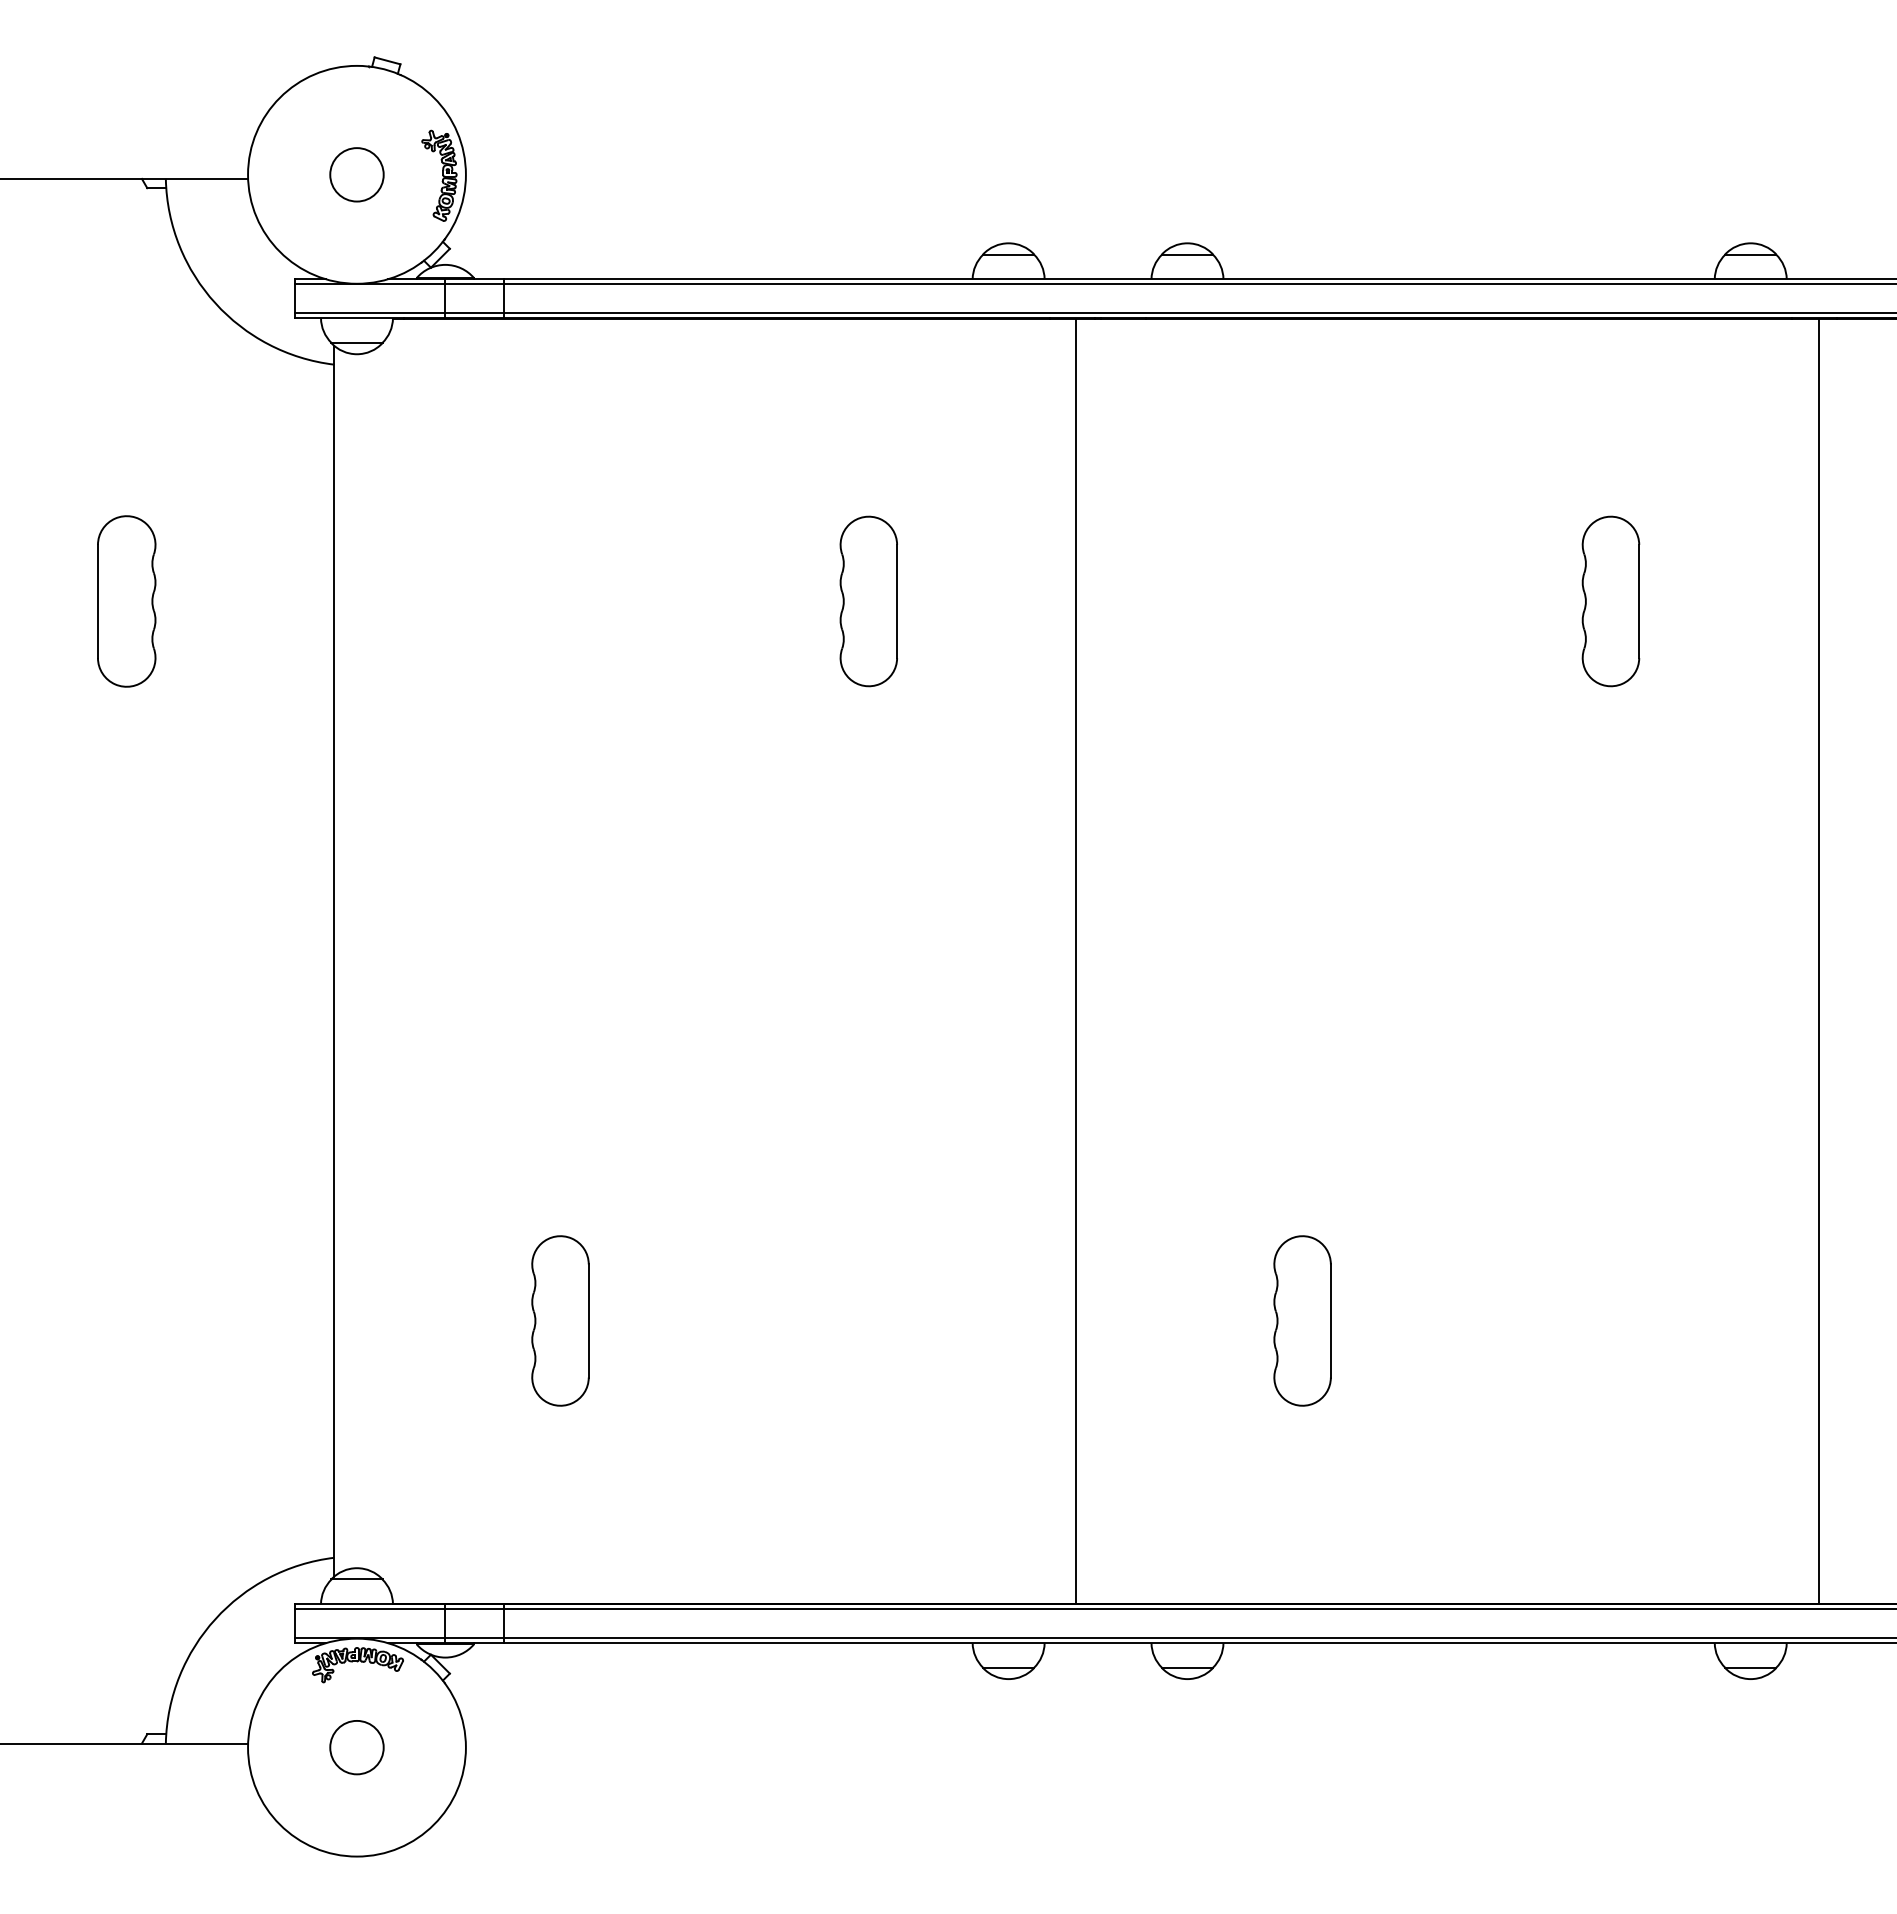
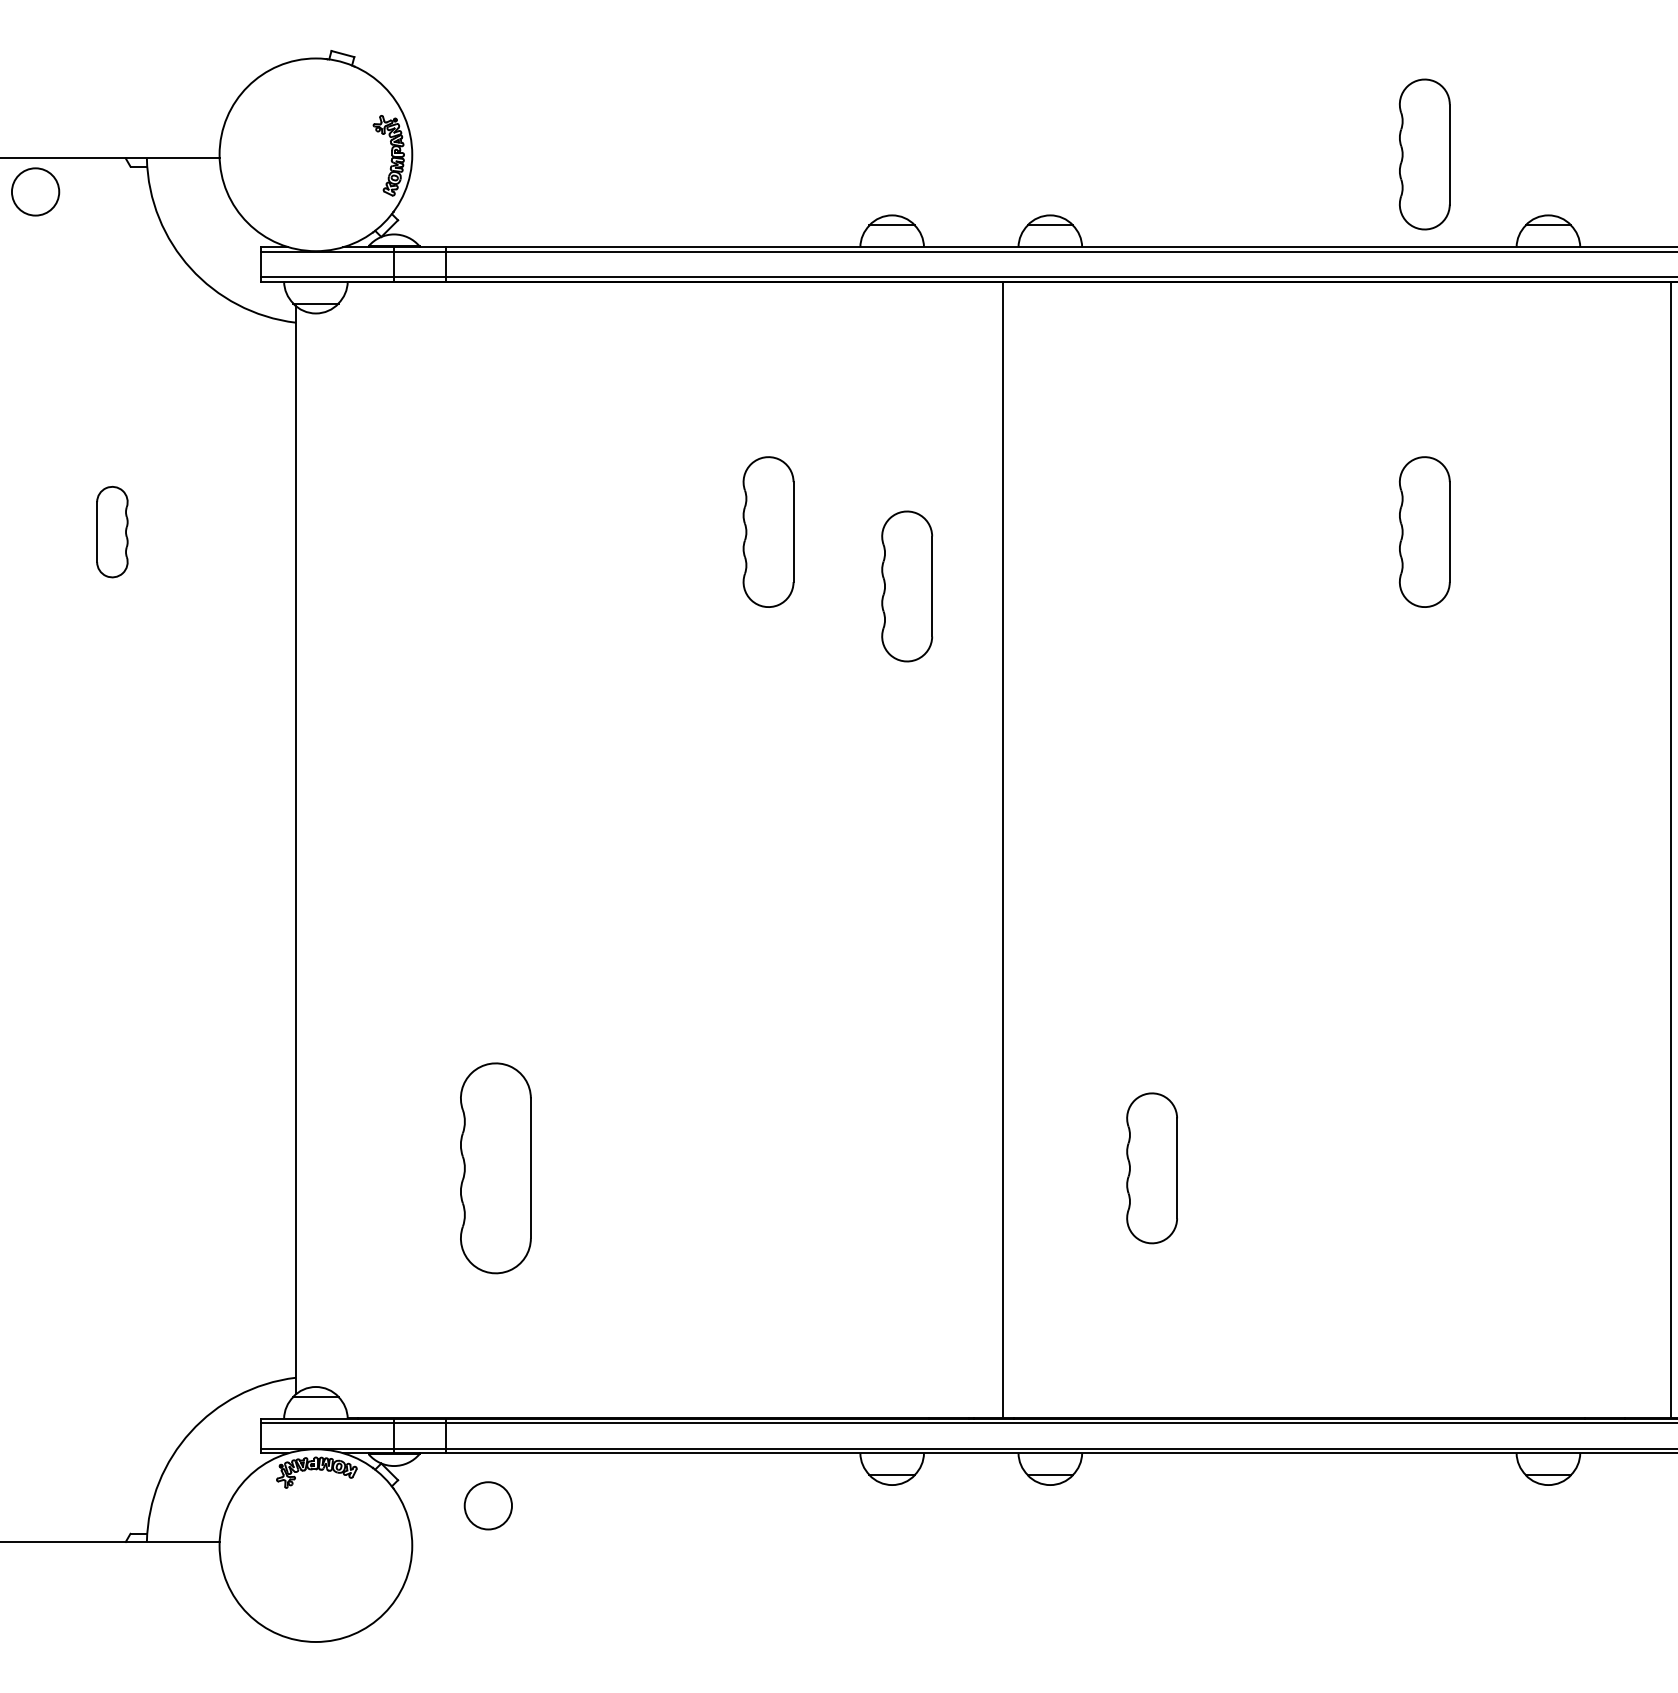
circle: (356, 174) -> (35, 191), moved
part: (1610, 174) -> (1424, 154), added
part: (126, 601) -> (112, 532), size x0.6
part: (1025, 662) -> (907, 586), added
line: (1076, 960) -> (1003, 849), moved
line: (1818, 960) -> (1671, 849), moved
part: (560, 1320) -> (495, 1167), size x1.4
circle: (356, 1747) -> (487, 1505), moved

